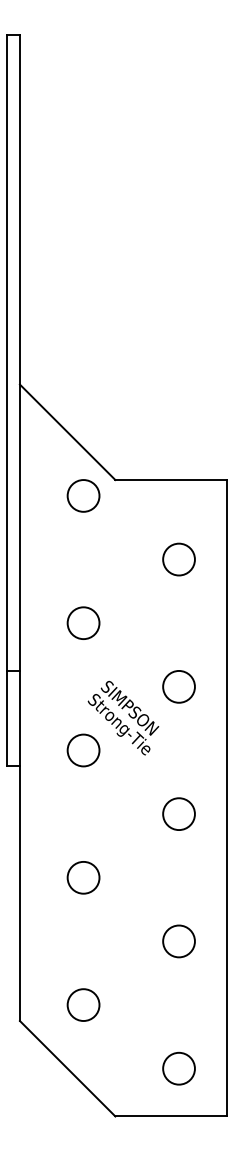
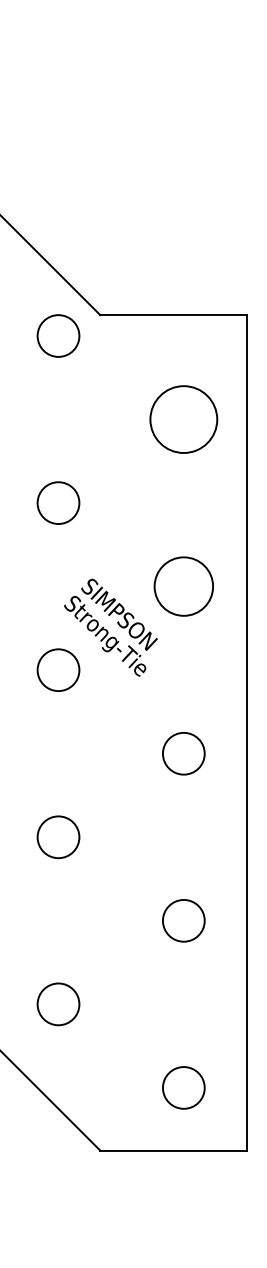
circle: (178, 559) -> (183, 419), size x1.6
circle: (178, 686) -> (183, 586), size x1.4

